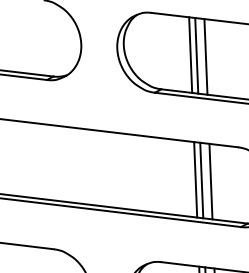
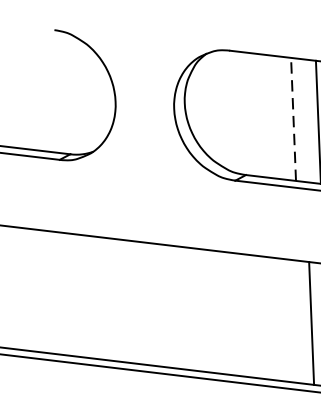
line: (190, 55) -> (293, 120), solid -> dashed
line: (196, 55) -> (303, 120), removed
line: (195, 179) -> (301, 321), removed

